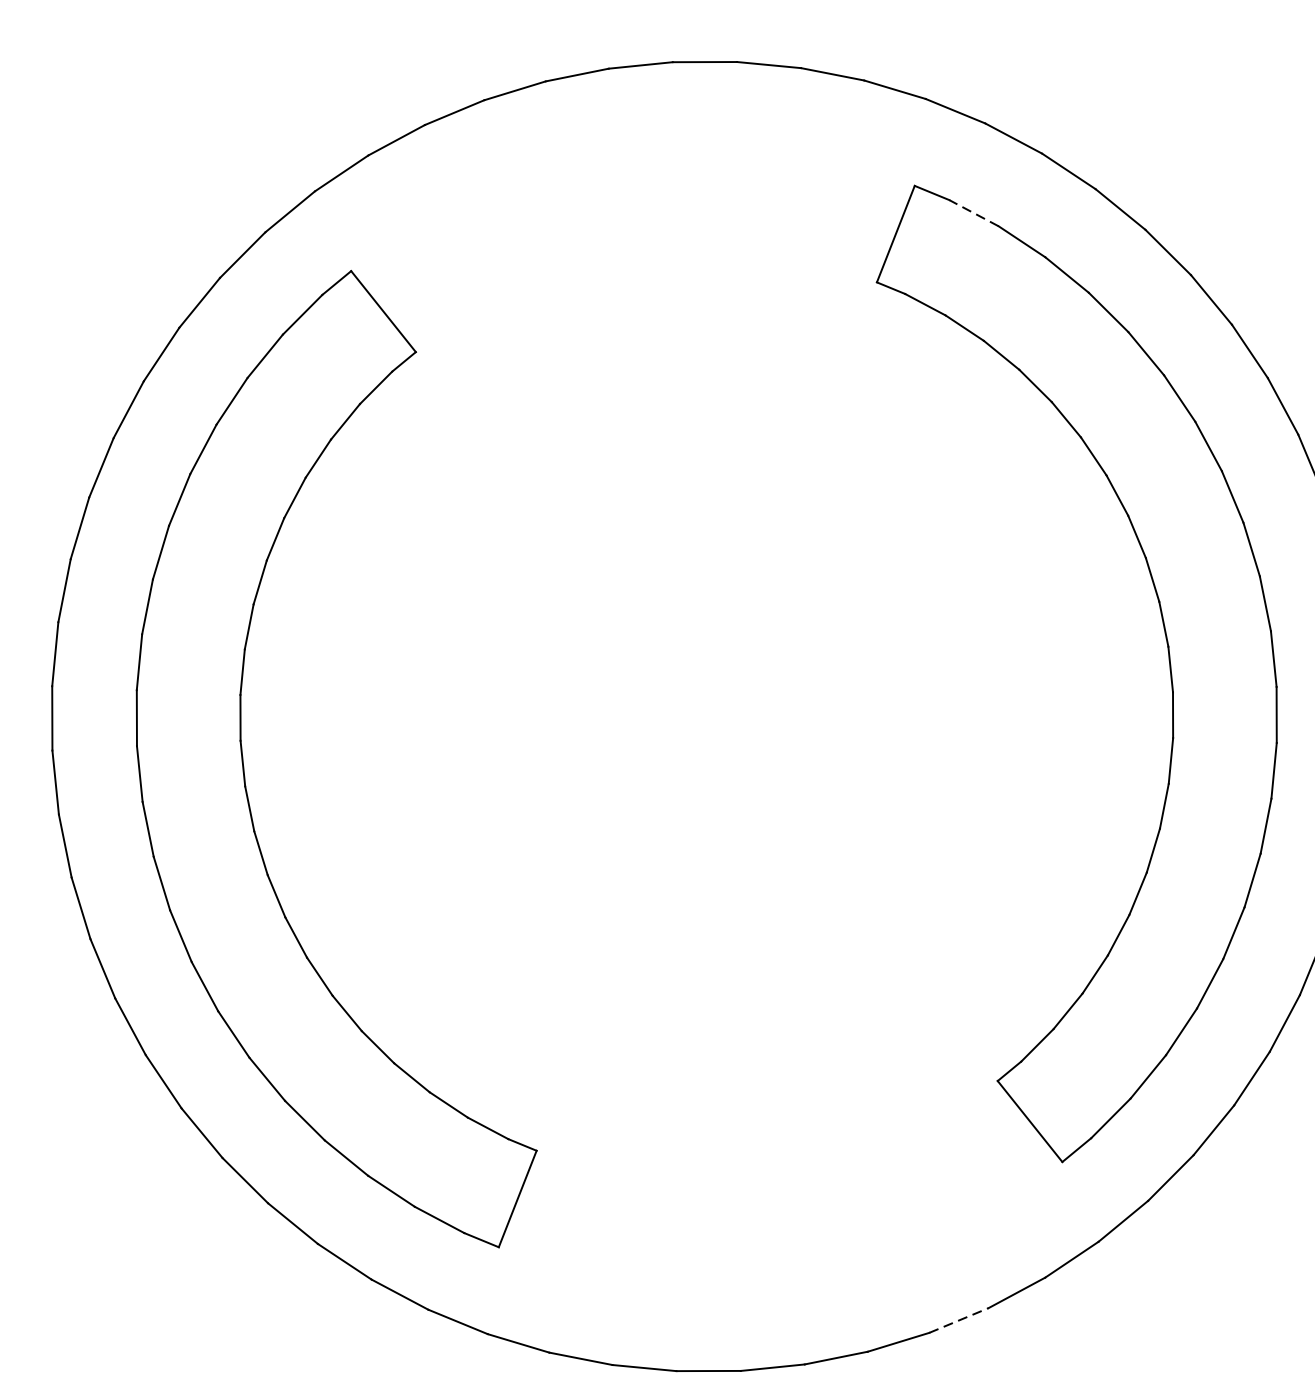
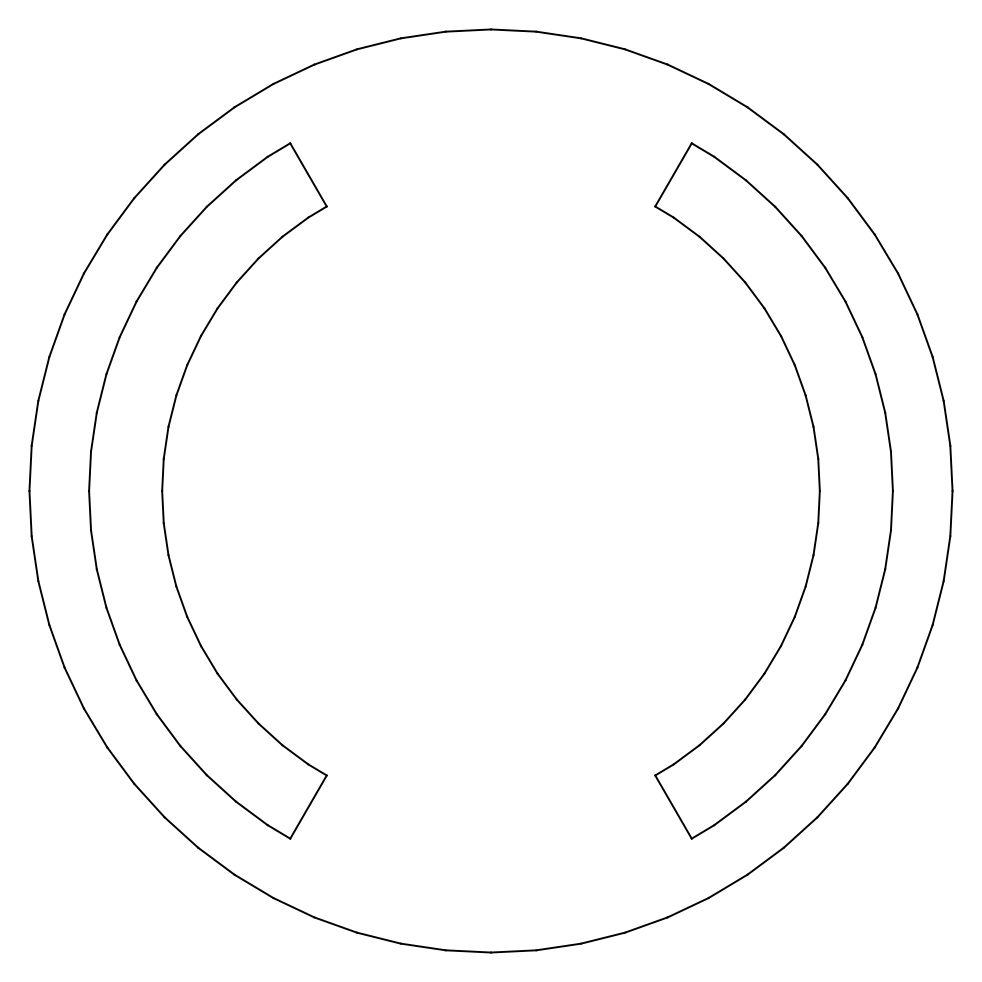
line: (974, 213) -> (730, 168), dashed -> solid
line: (959, 1320) -> (603, 938), dashed -> solid

